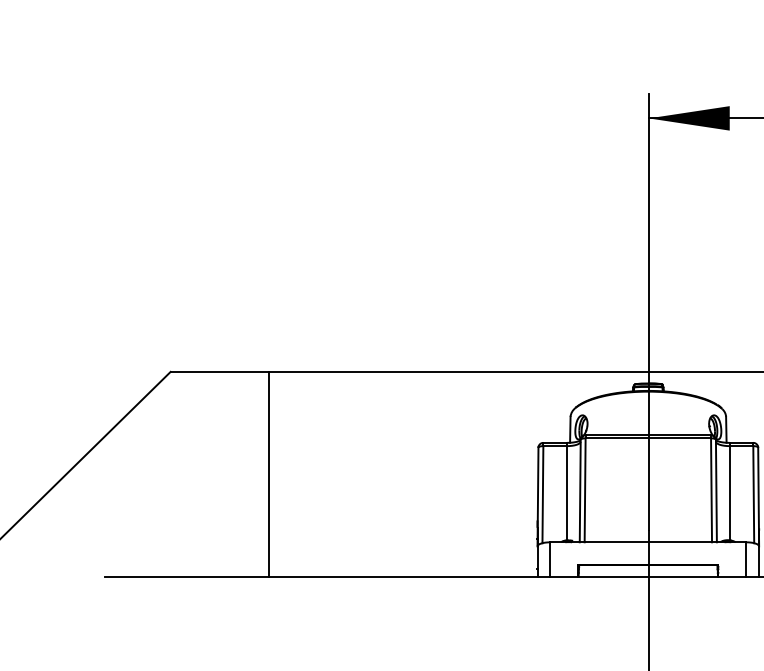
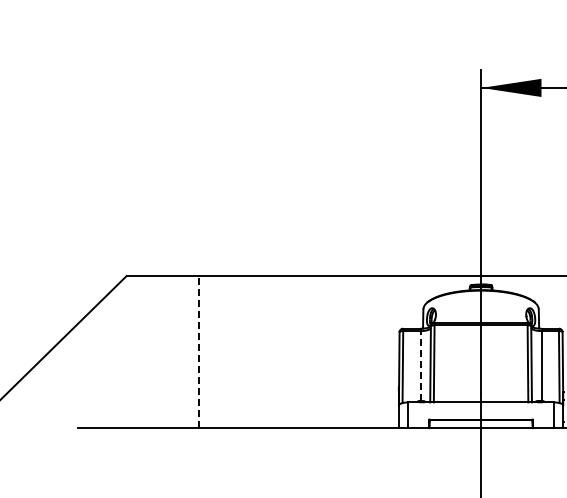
line: (268, 473) -> (199, 351), solid -> dashed
line: (566, 492) -> (420, 365), solid -> dashed

